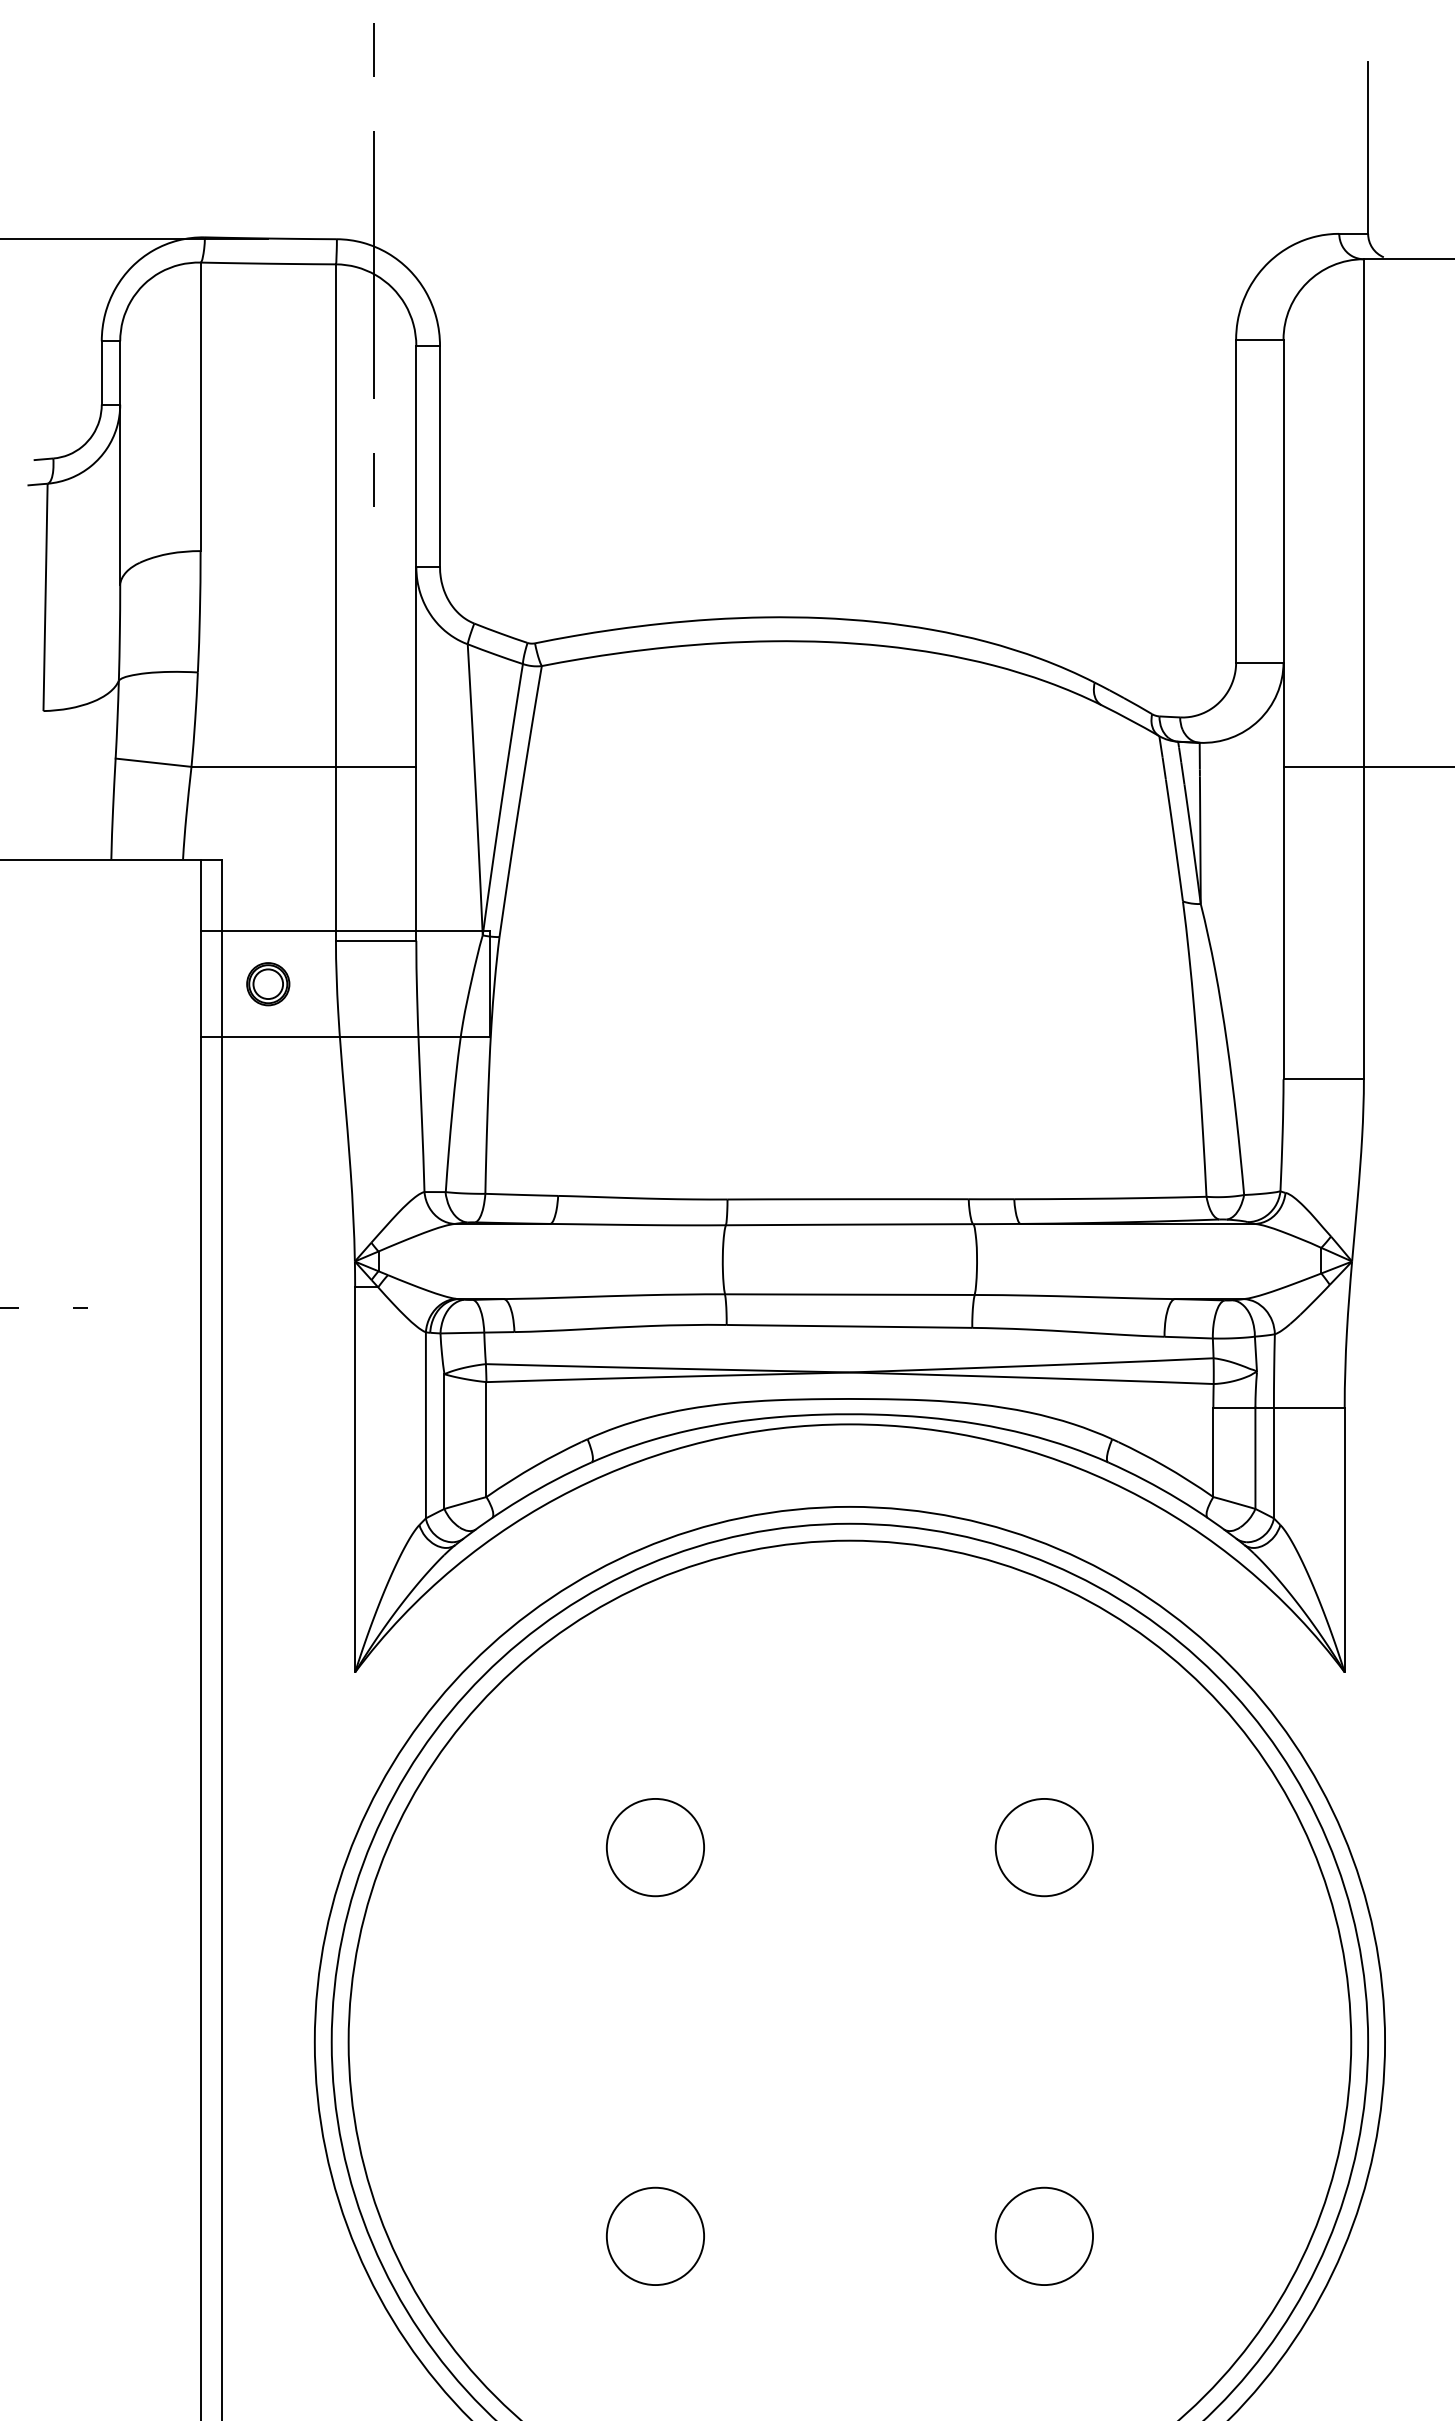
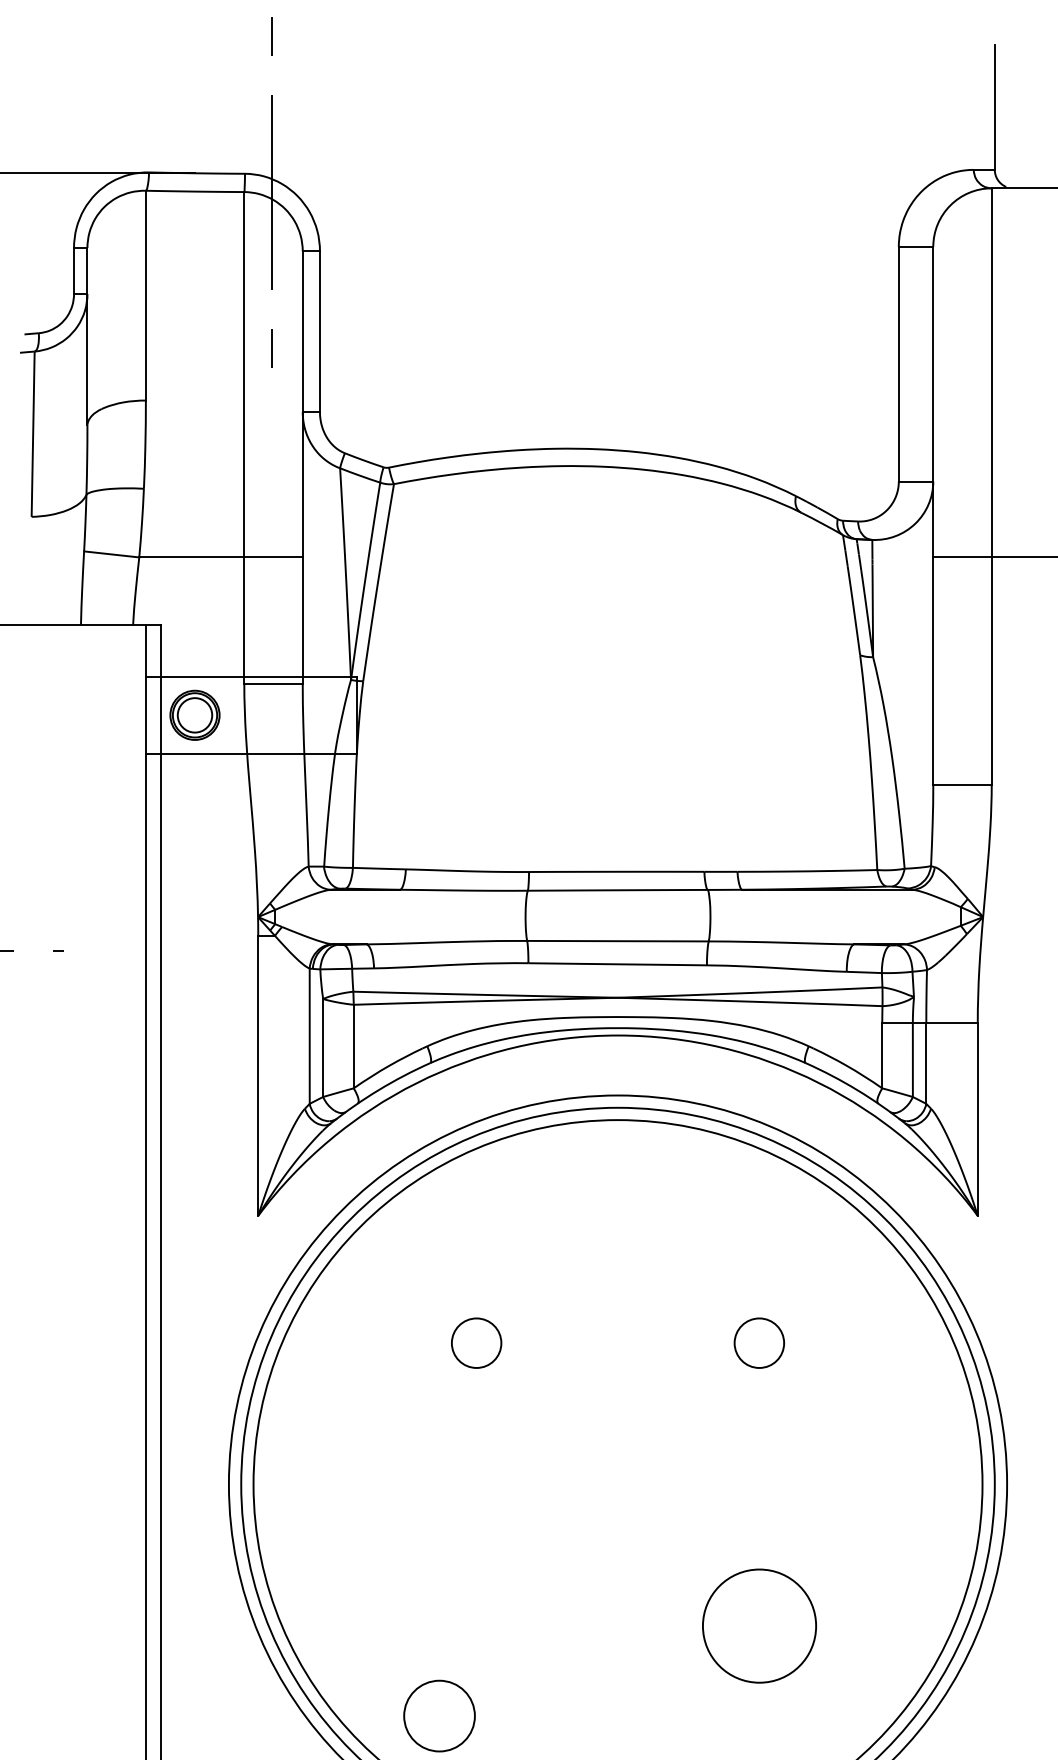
part: (268, 984) -> (195, 715), size x1.6
circle: (655, 1847) -> (476, 1343), size x0.7
circle: (1044, 1847) -> (759, 1343), size x0.7
circle: (655, 2235) -> (439, 1715), moved
circle: (1043, 2235) -> (758, 1625), size x1.6

